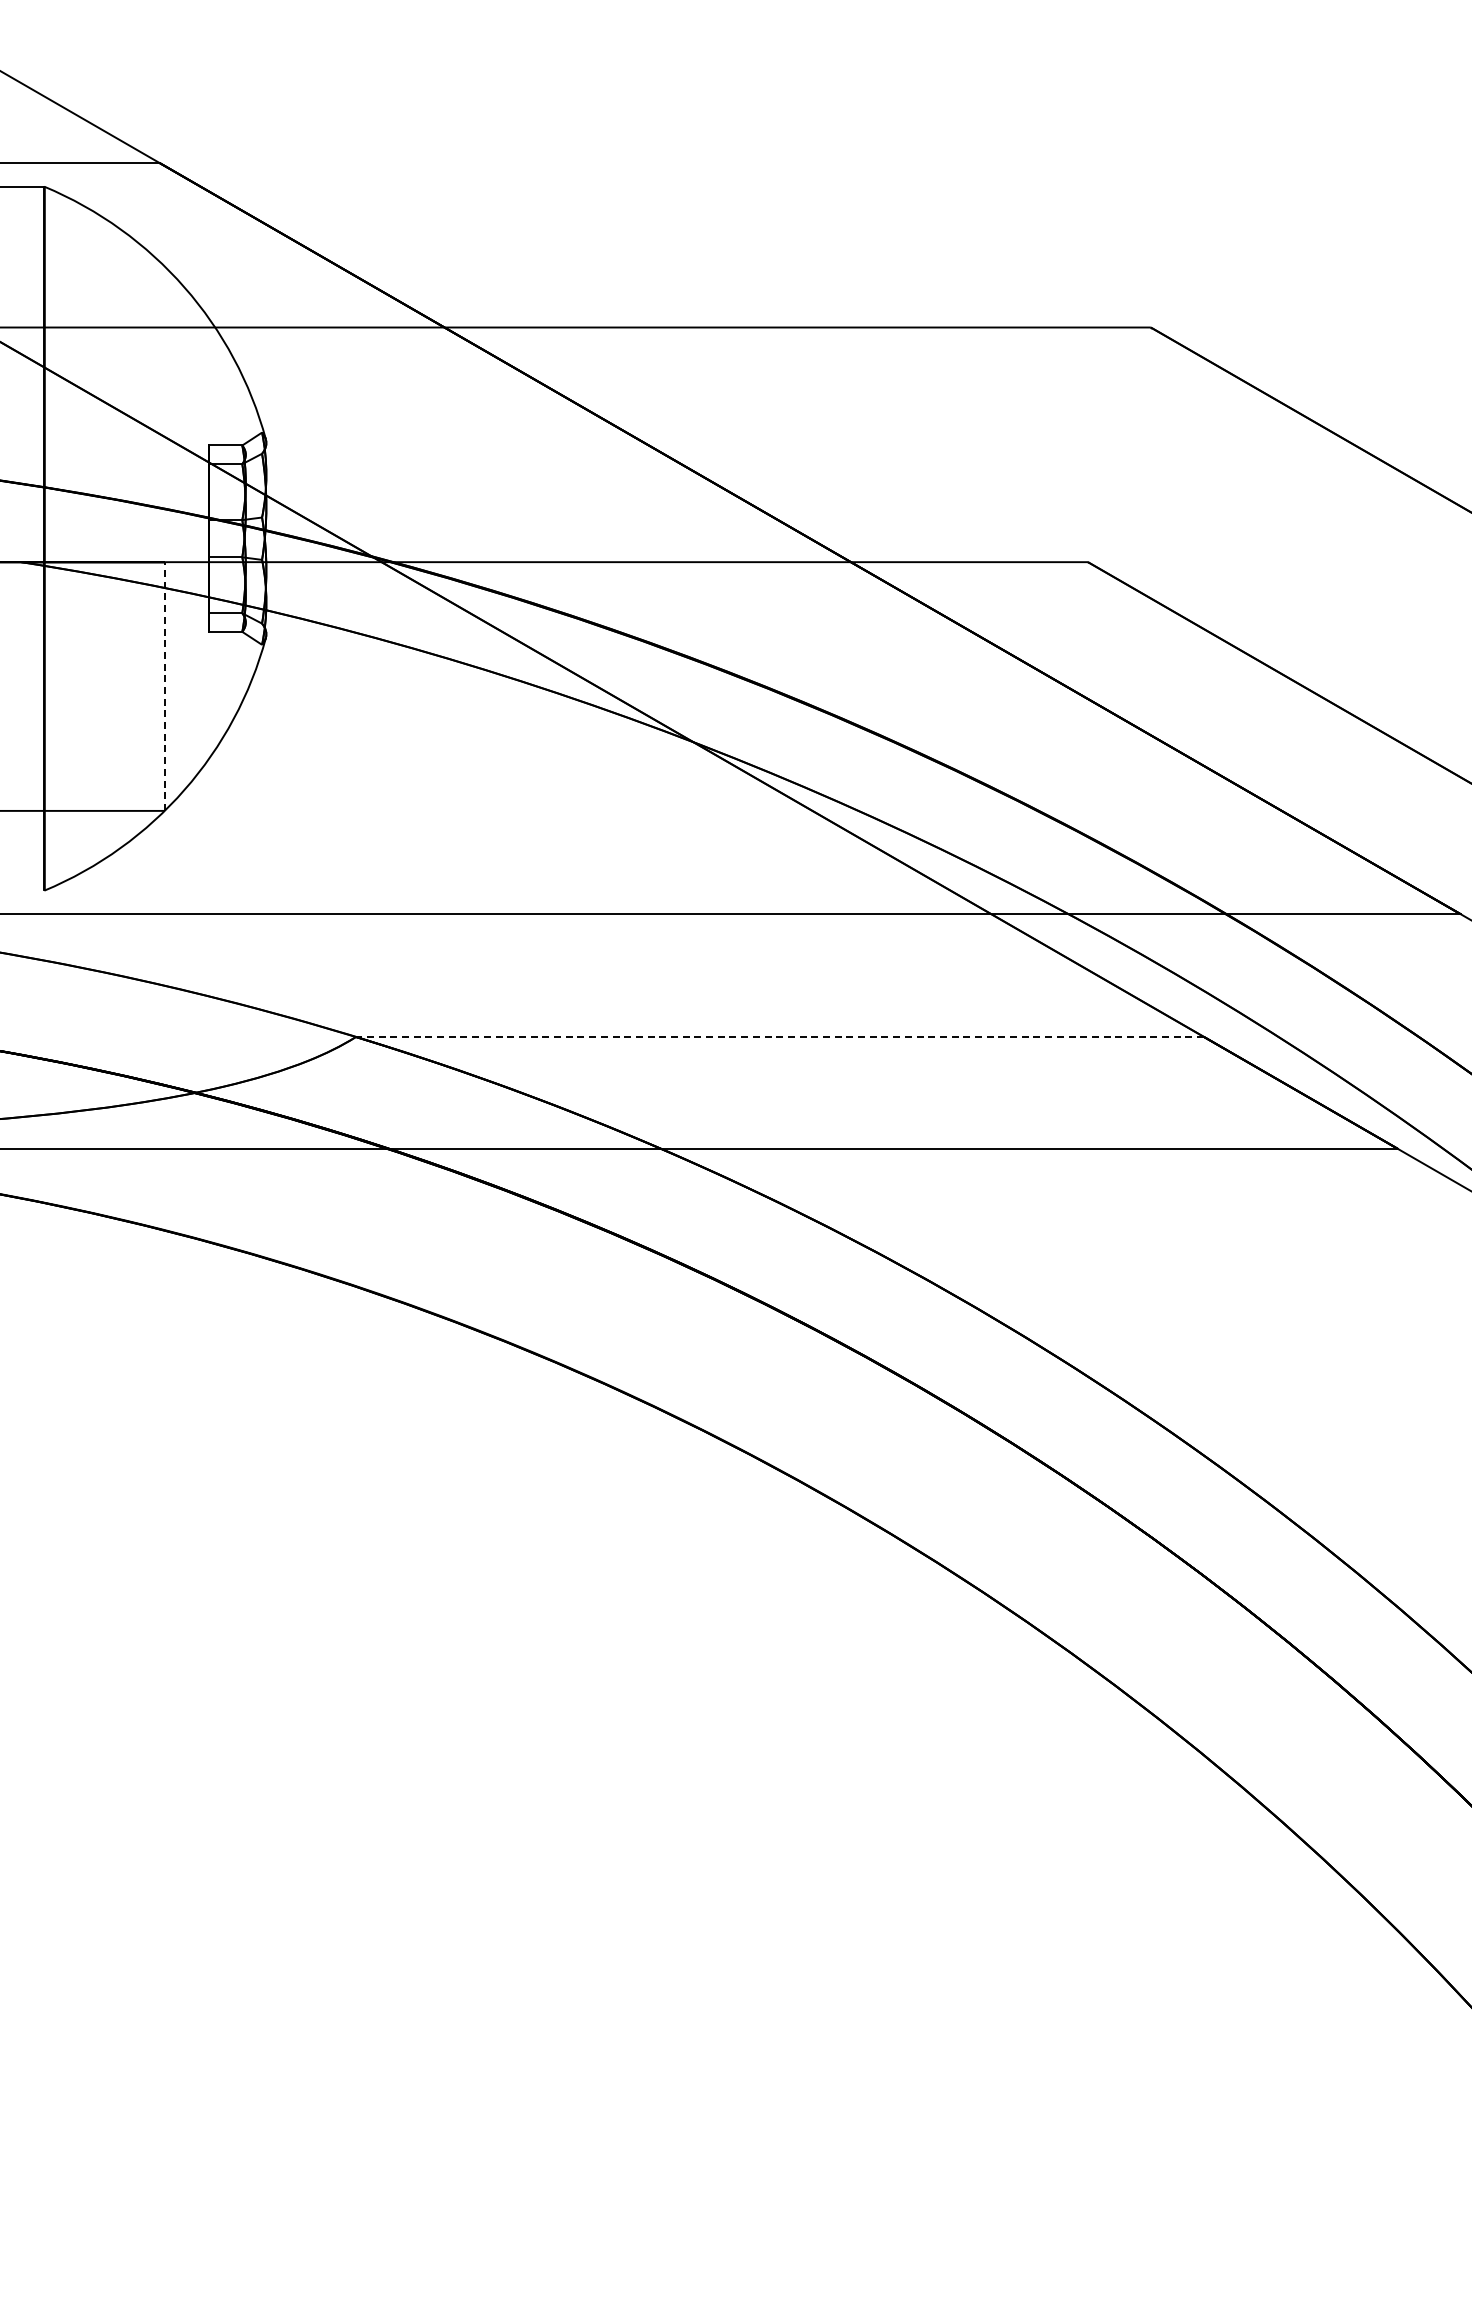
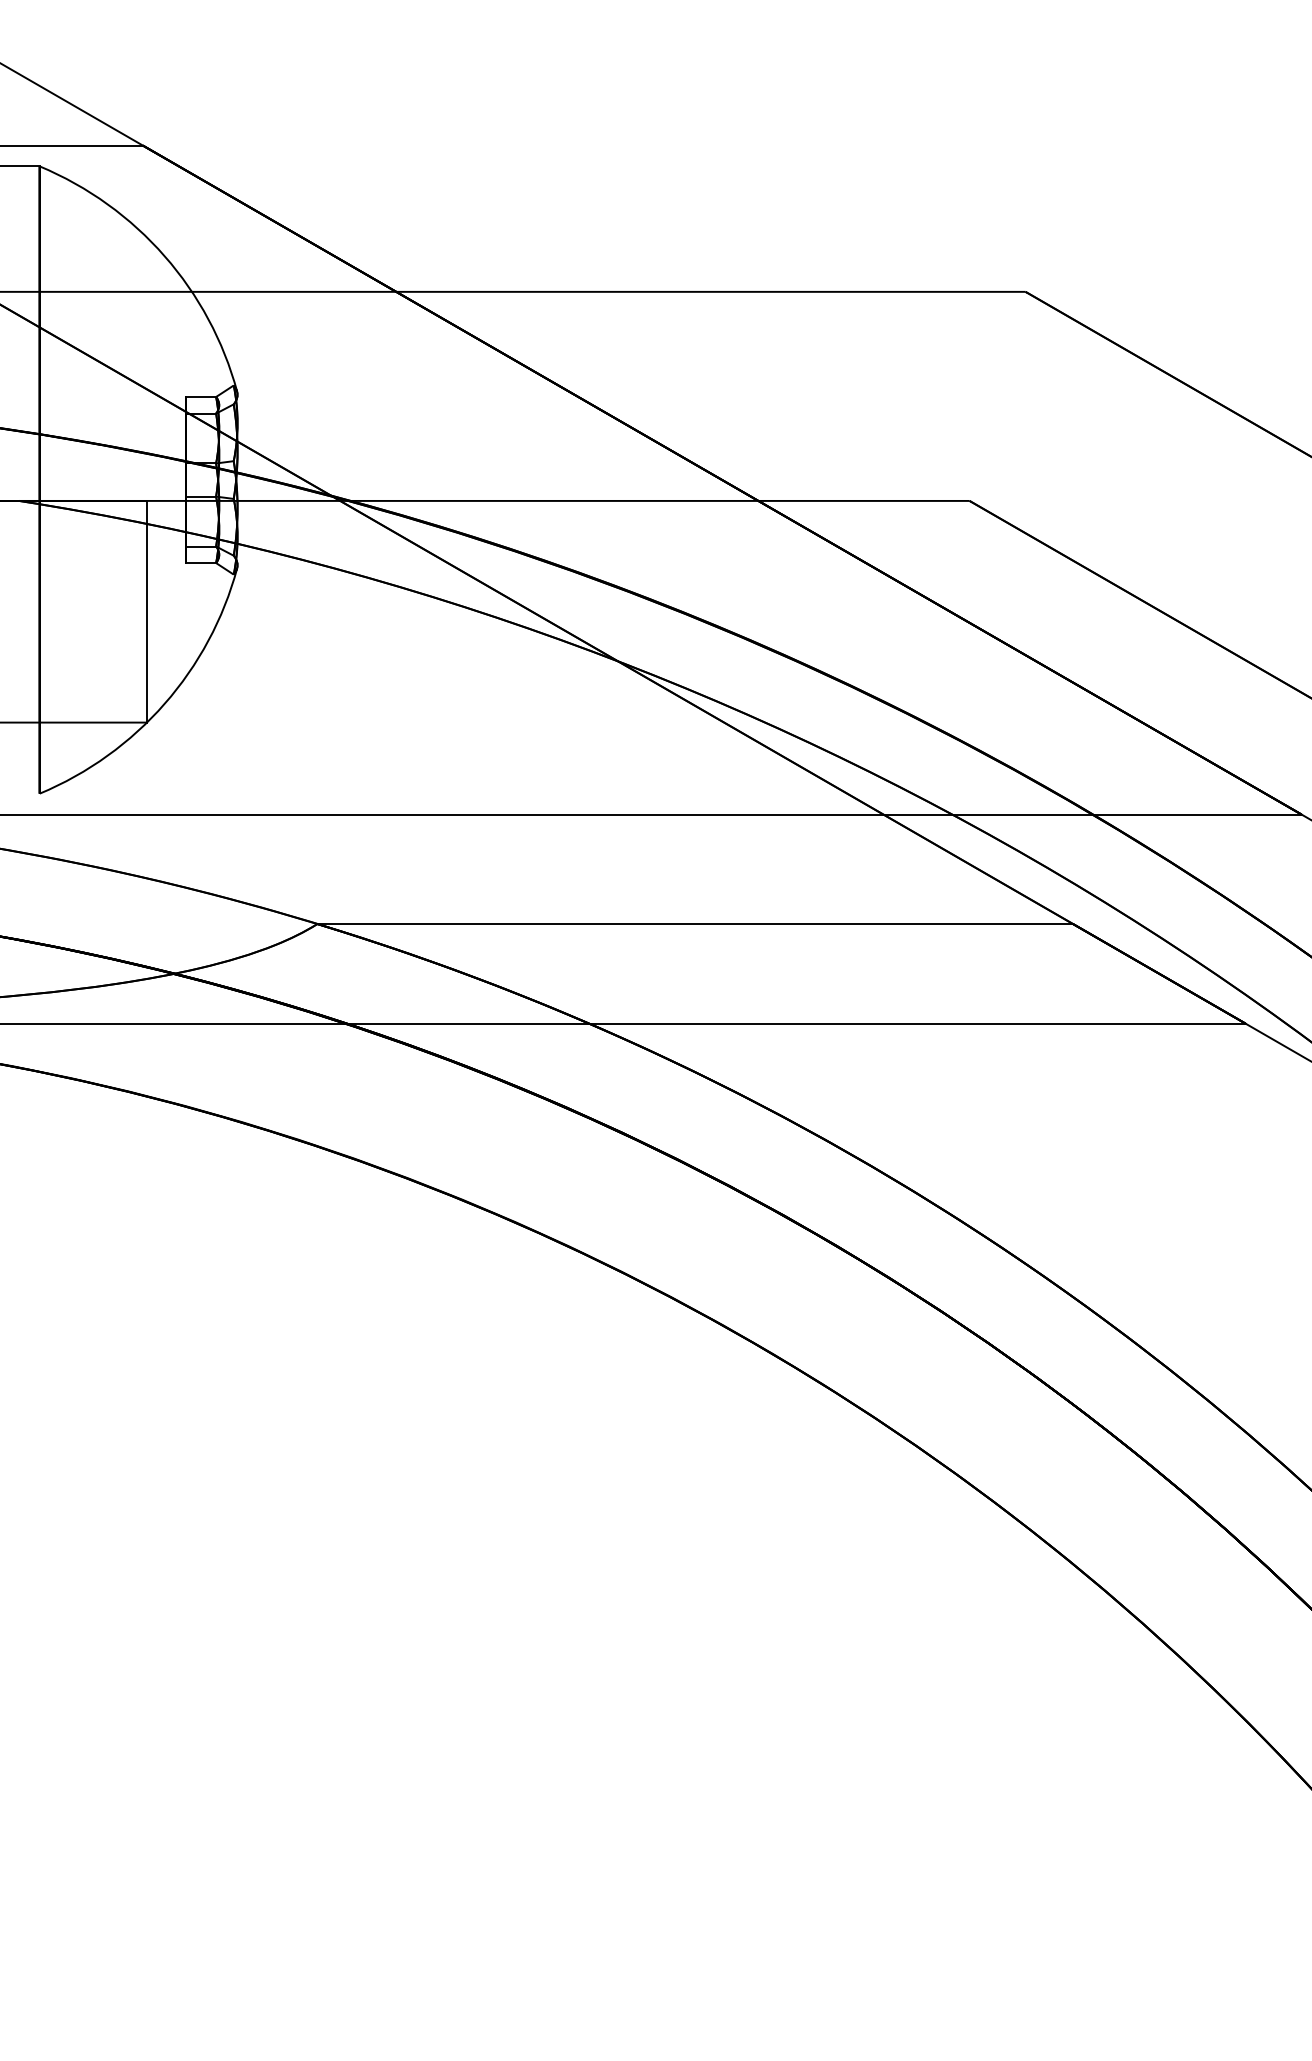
line: (164, 686) -> (146, 611), dashed -> solid
line: (779, 1037) -> (694, 924), dashed -> solid

